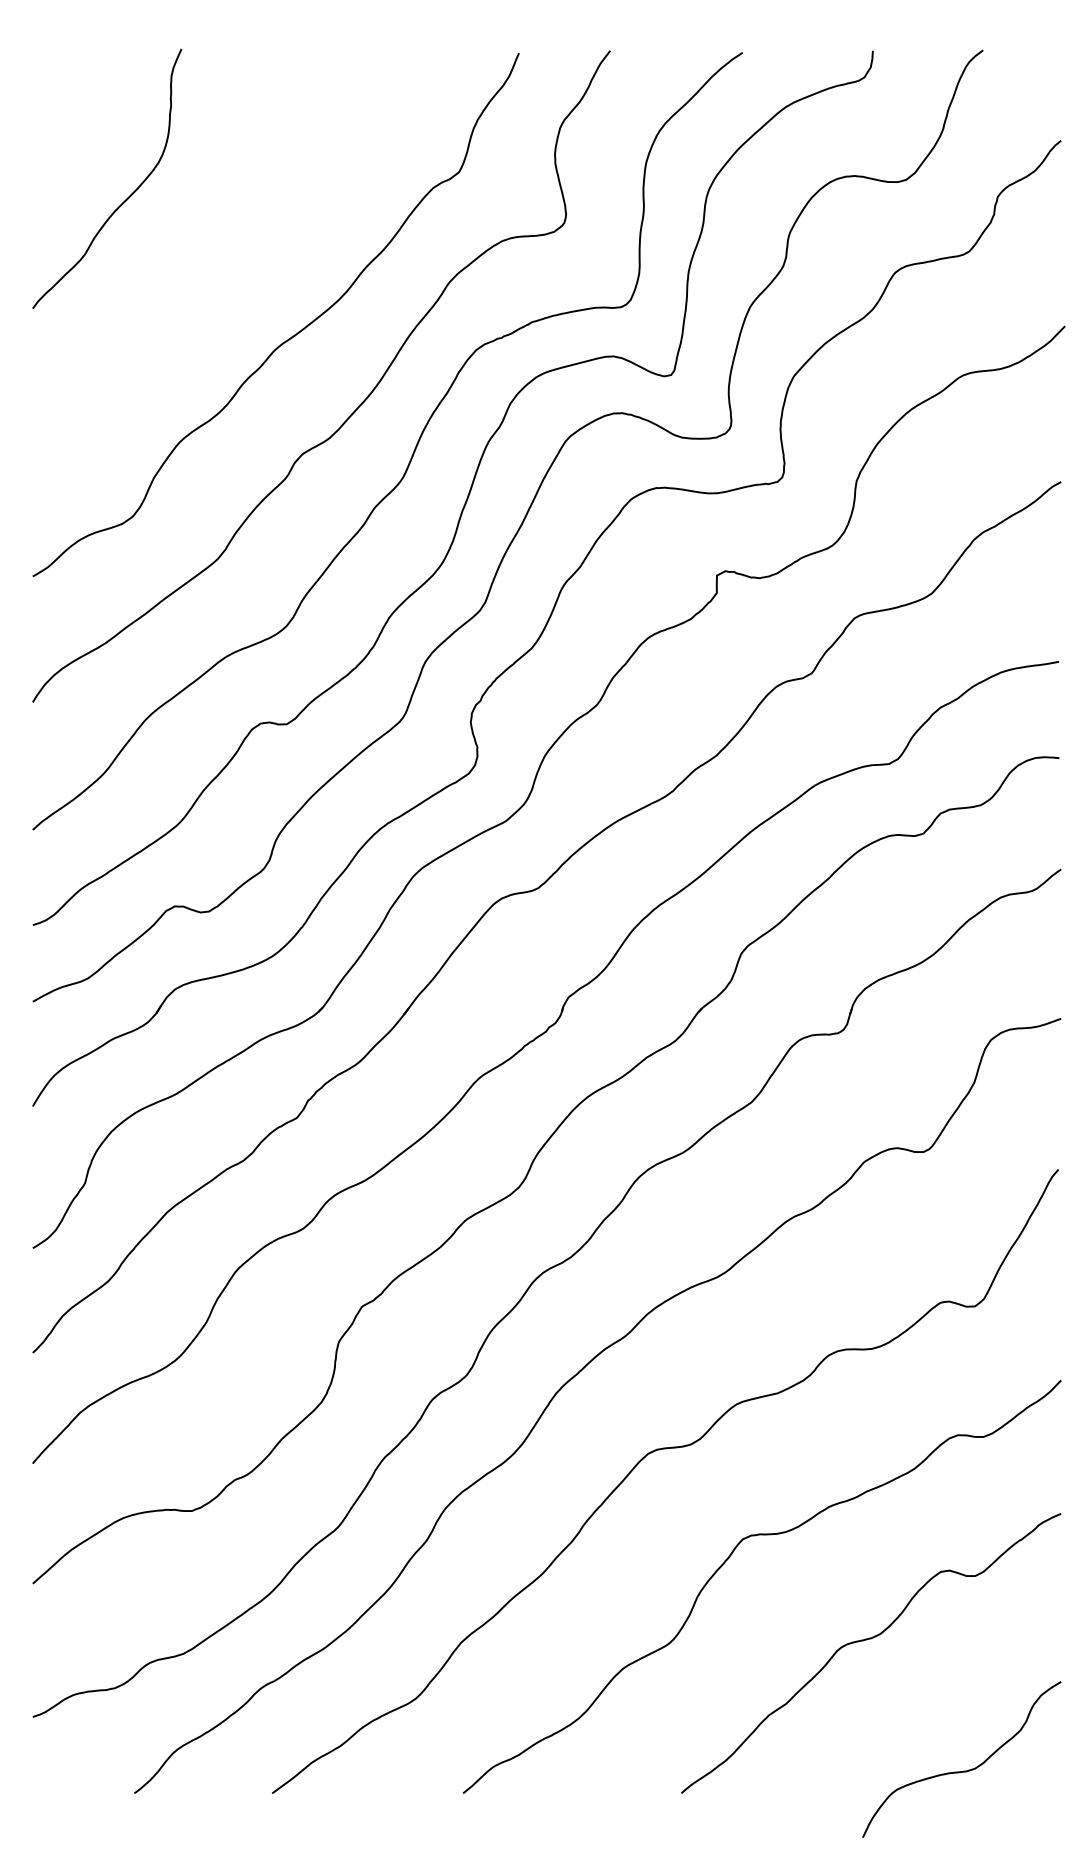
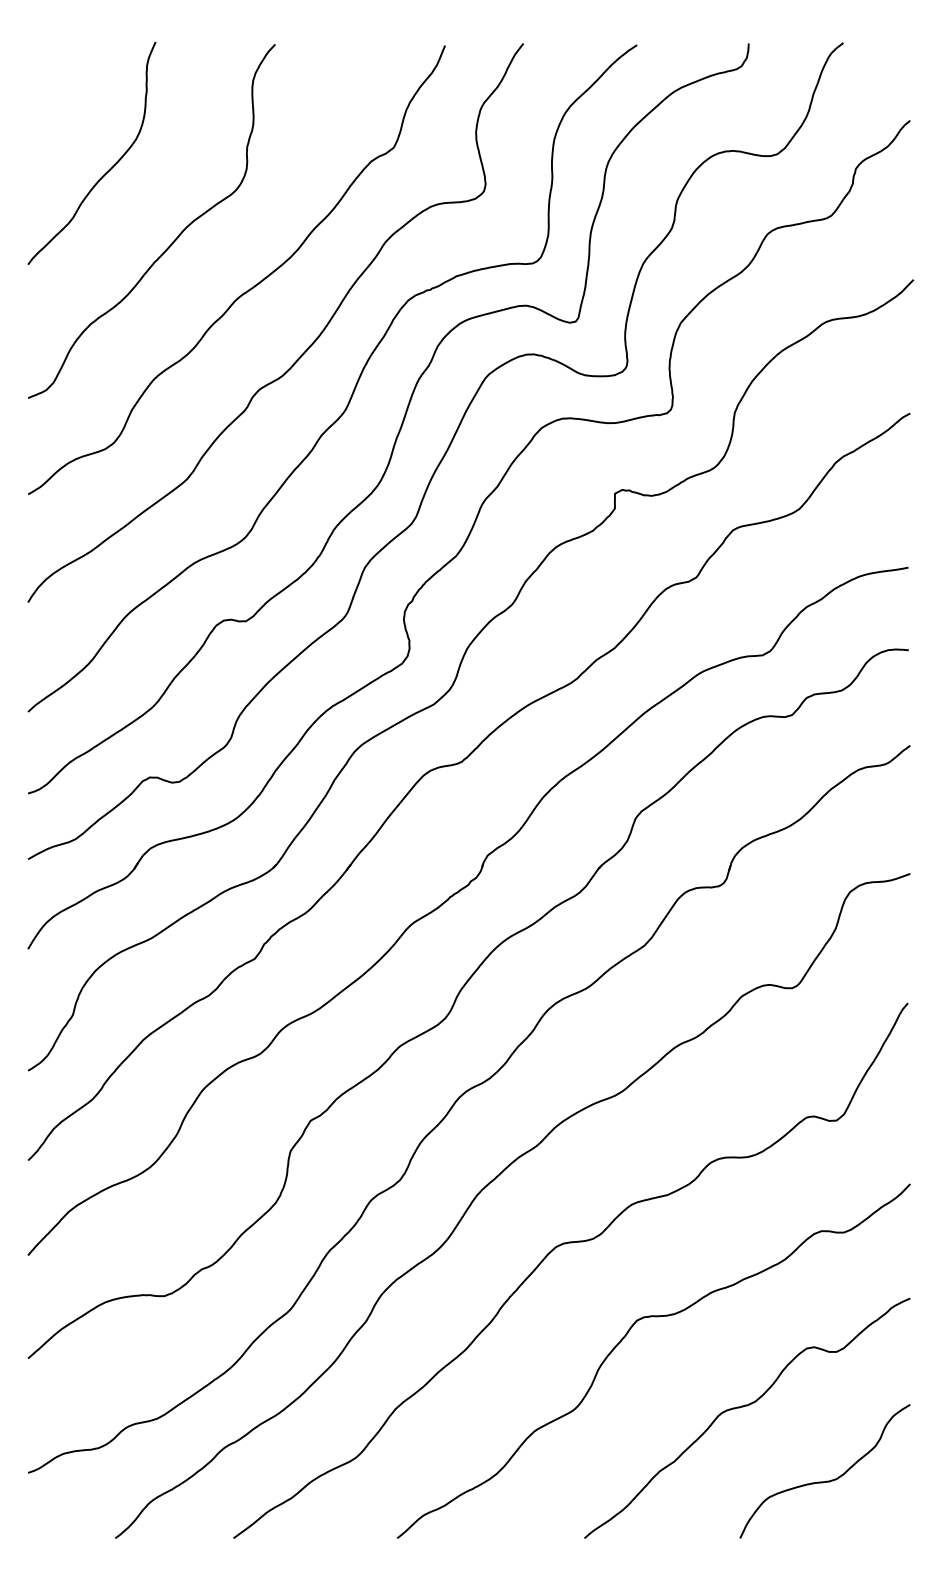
curve: (201, 281) -> (172, 241), added
curve: (963, 1770) -> (826, 1480), moved

